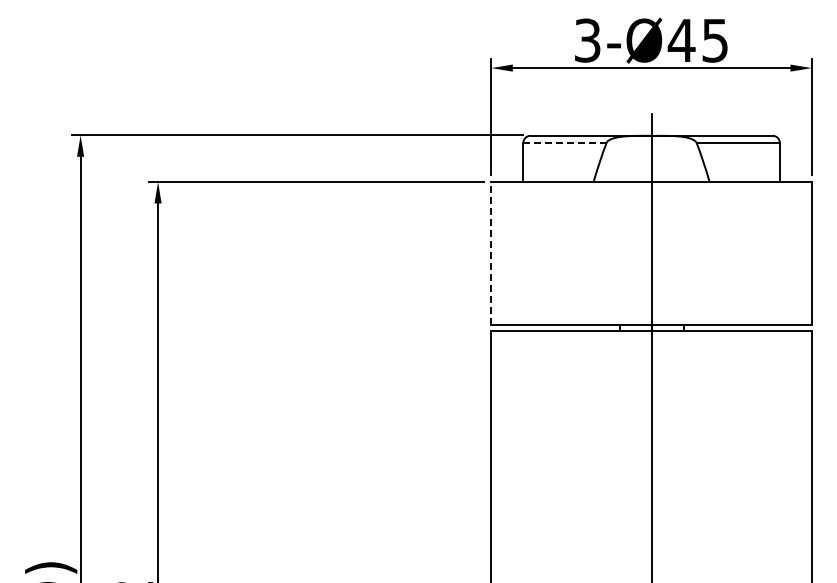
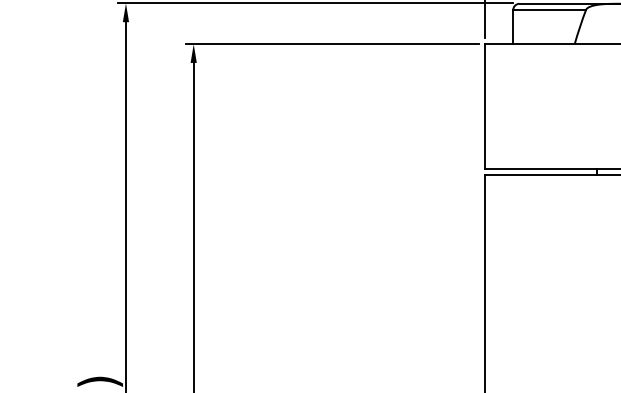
line: (564, 142) -> (549, 9), dashed -> solid
line: (491, 252) -> (485, 105), dashed -> solid

